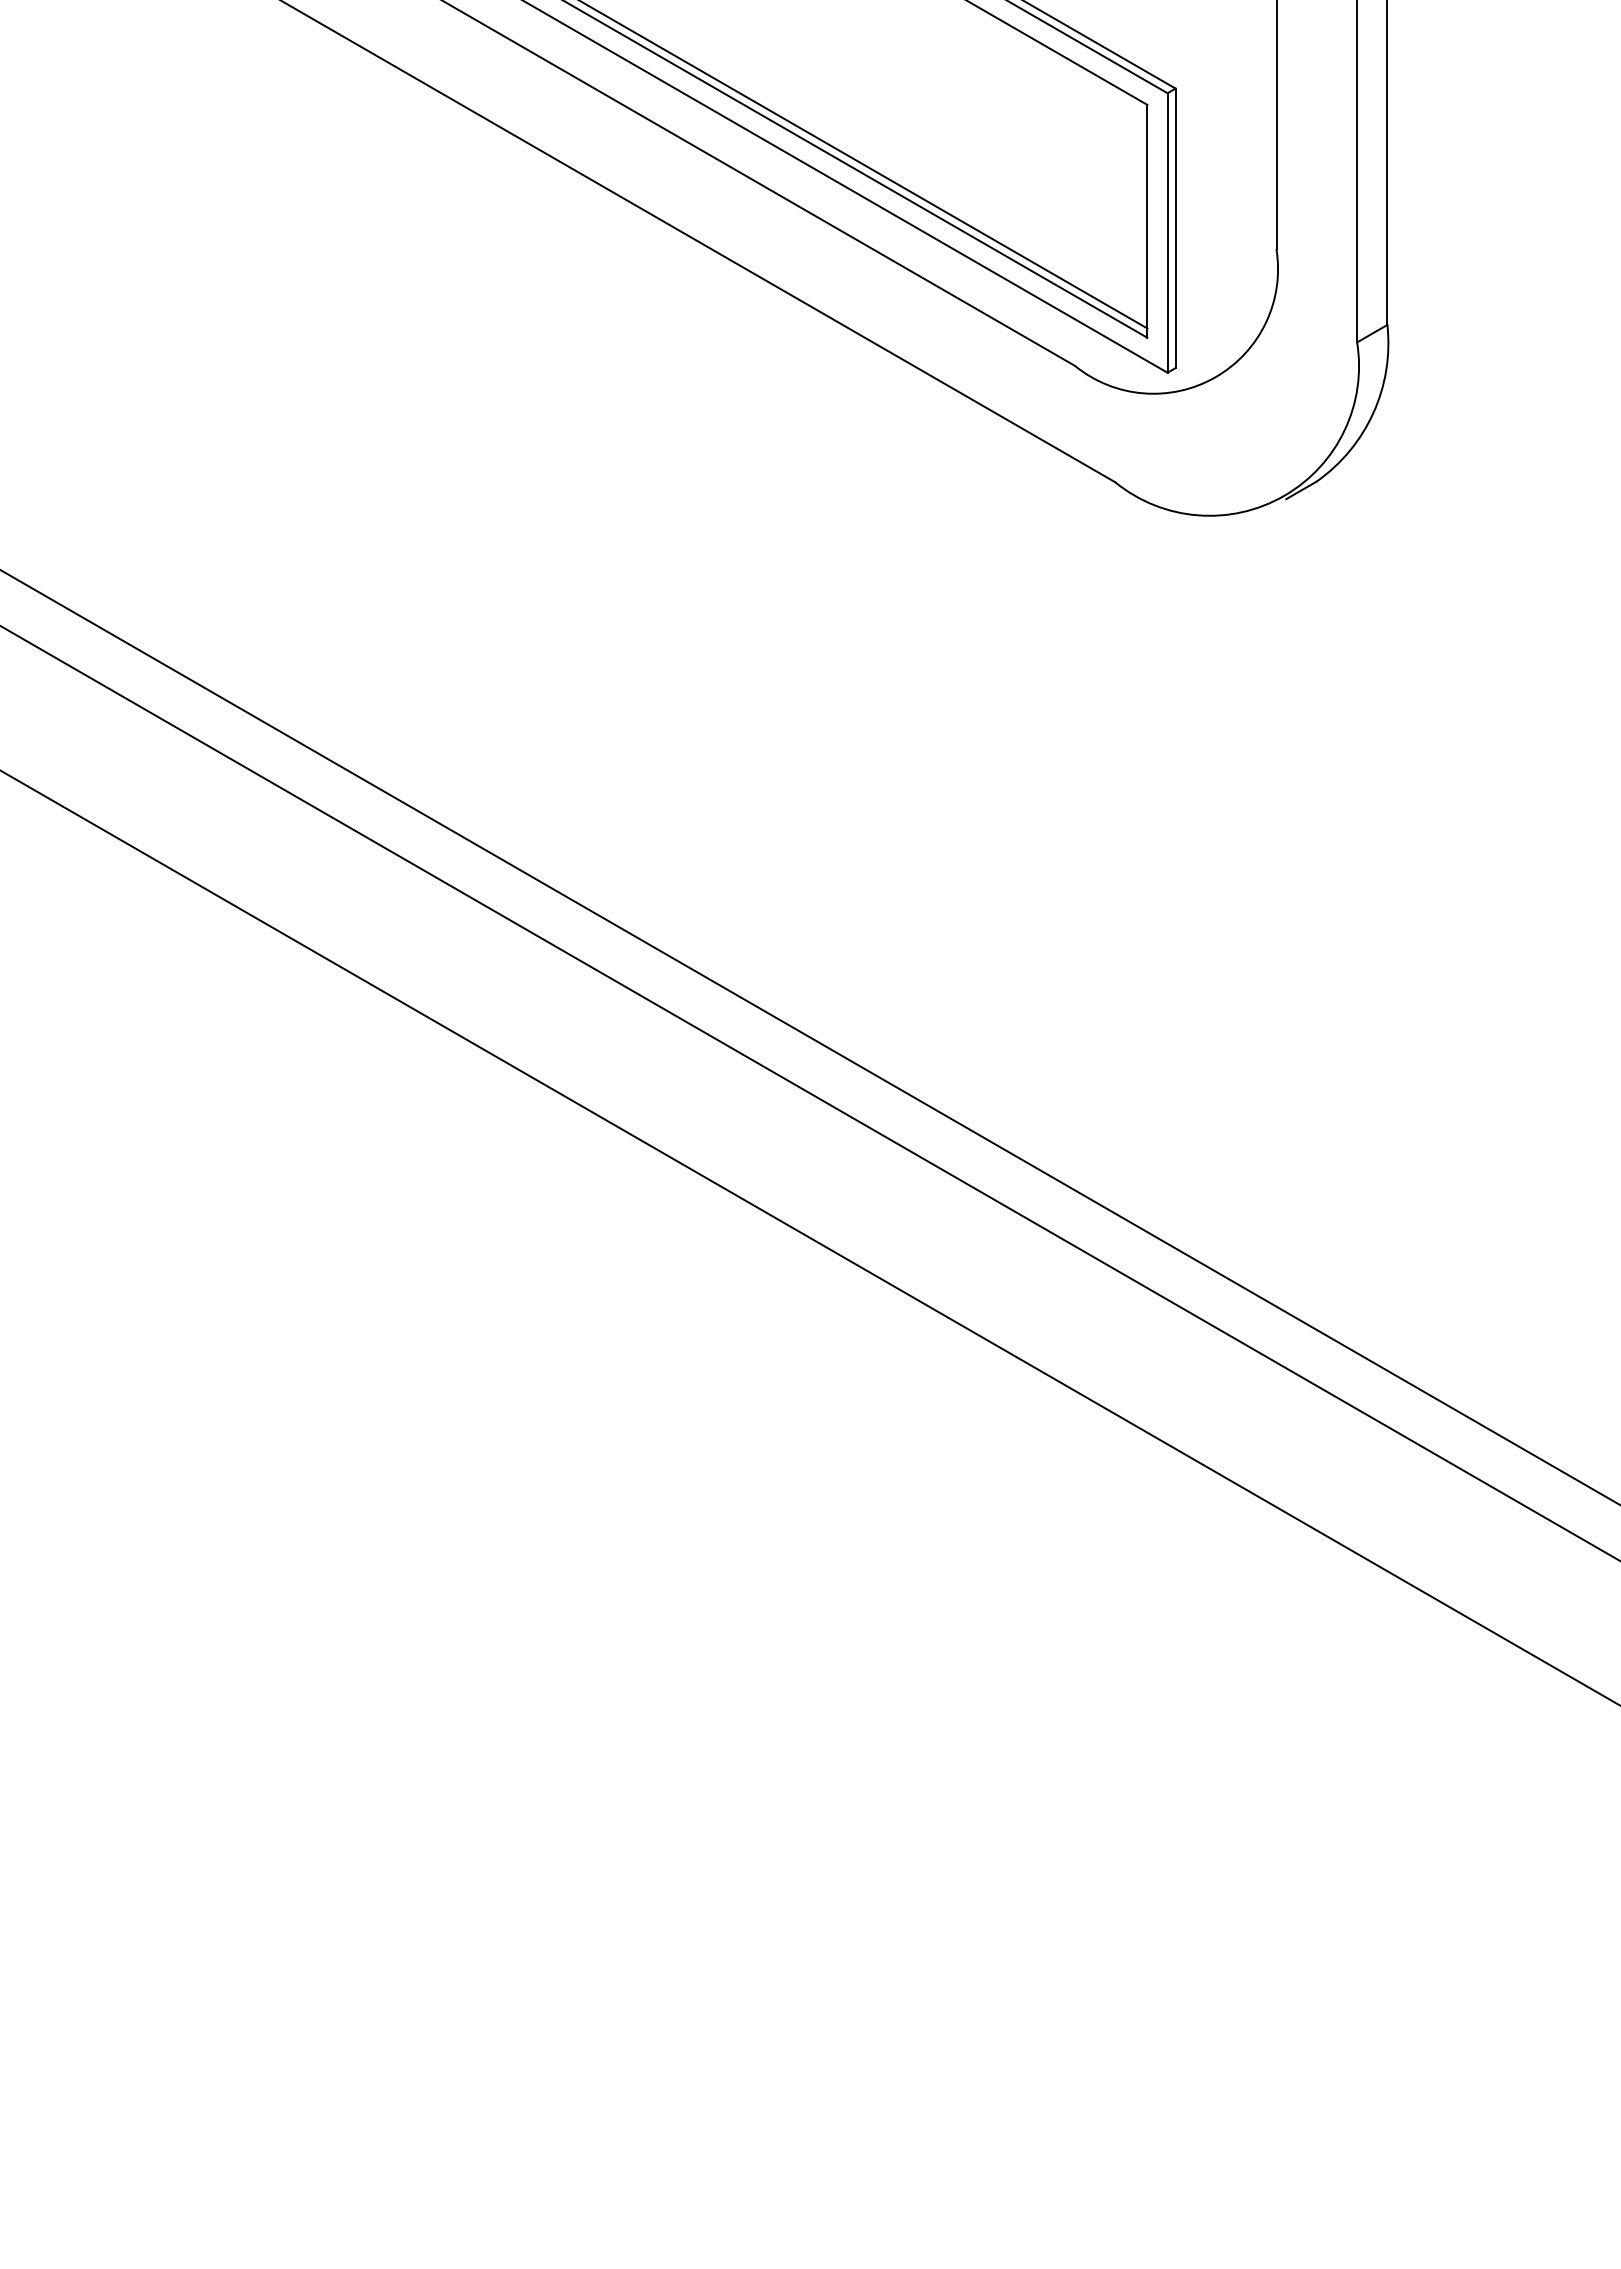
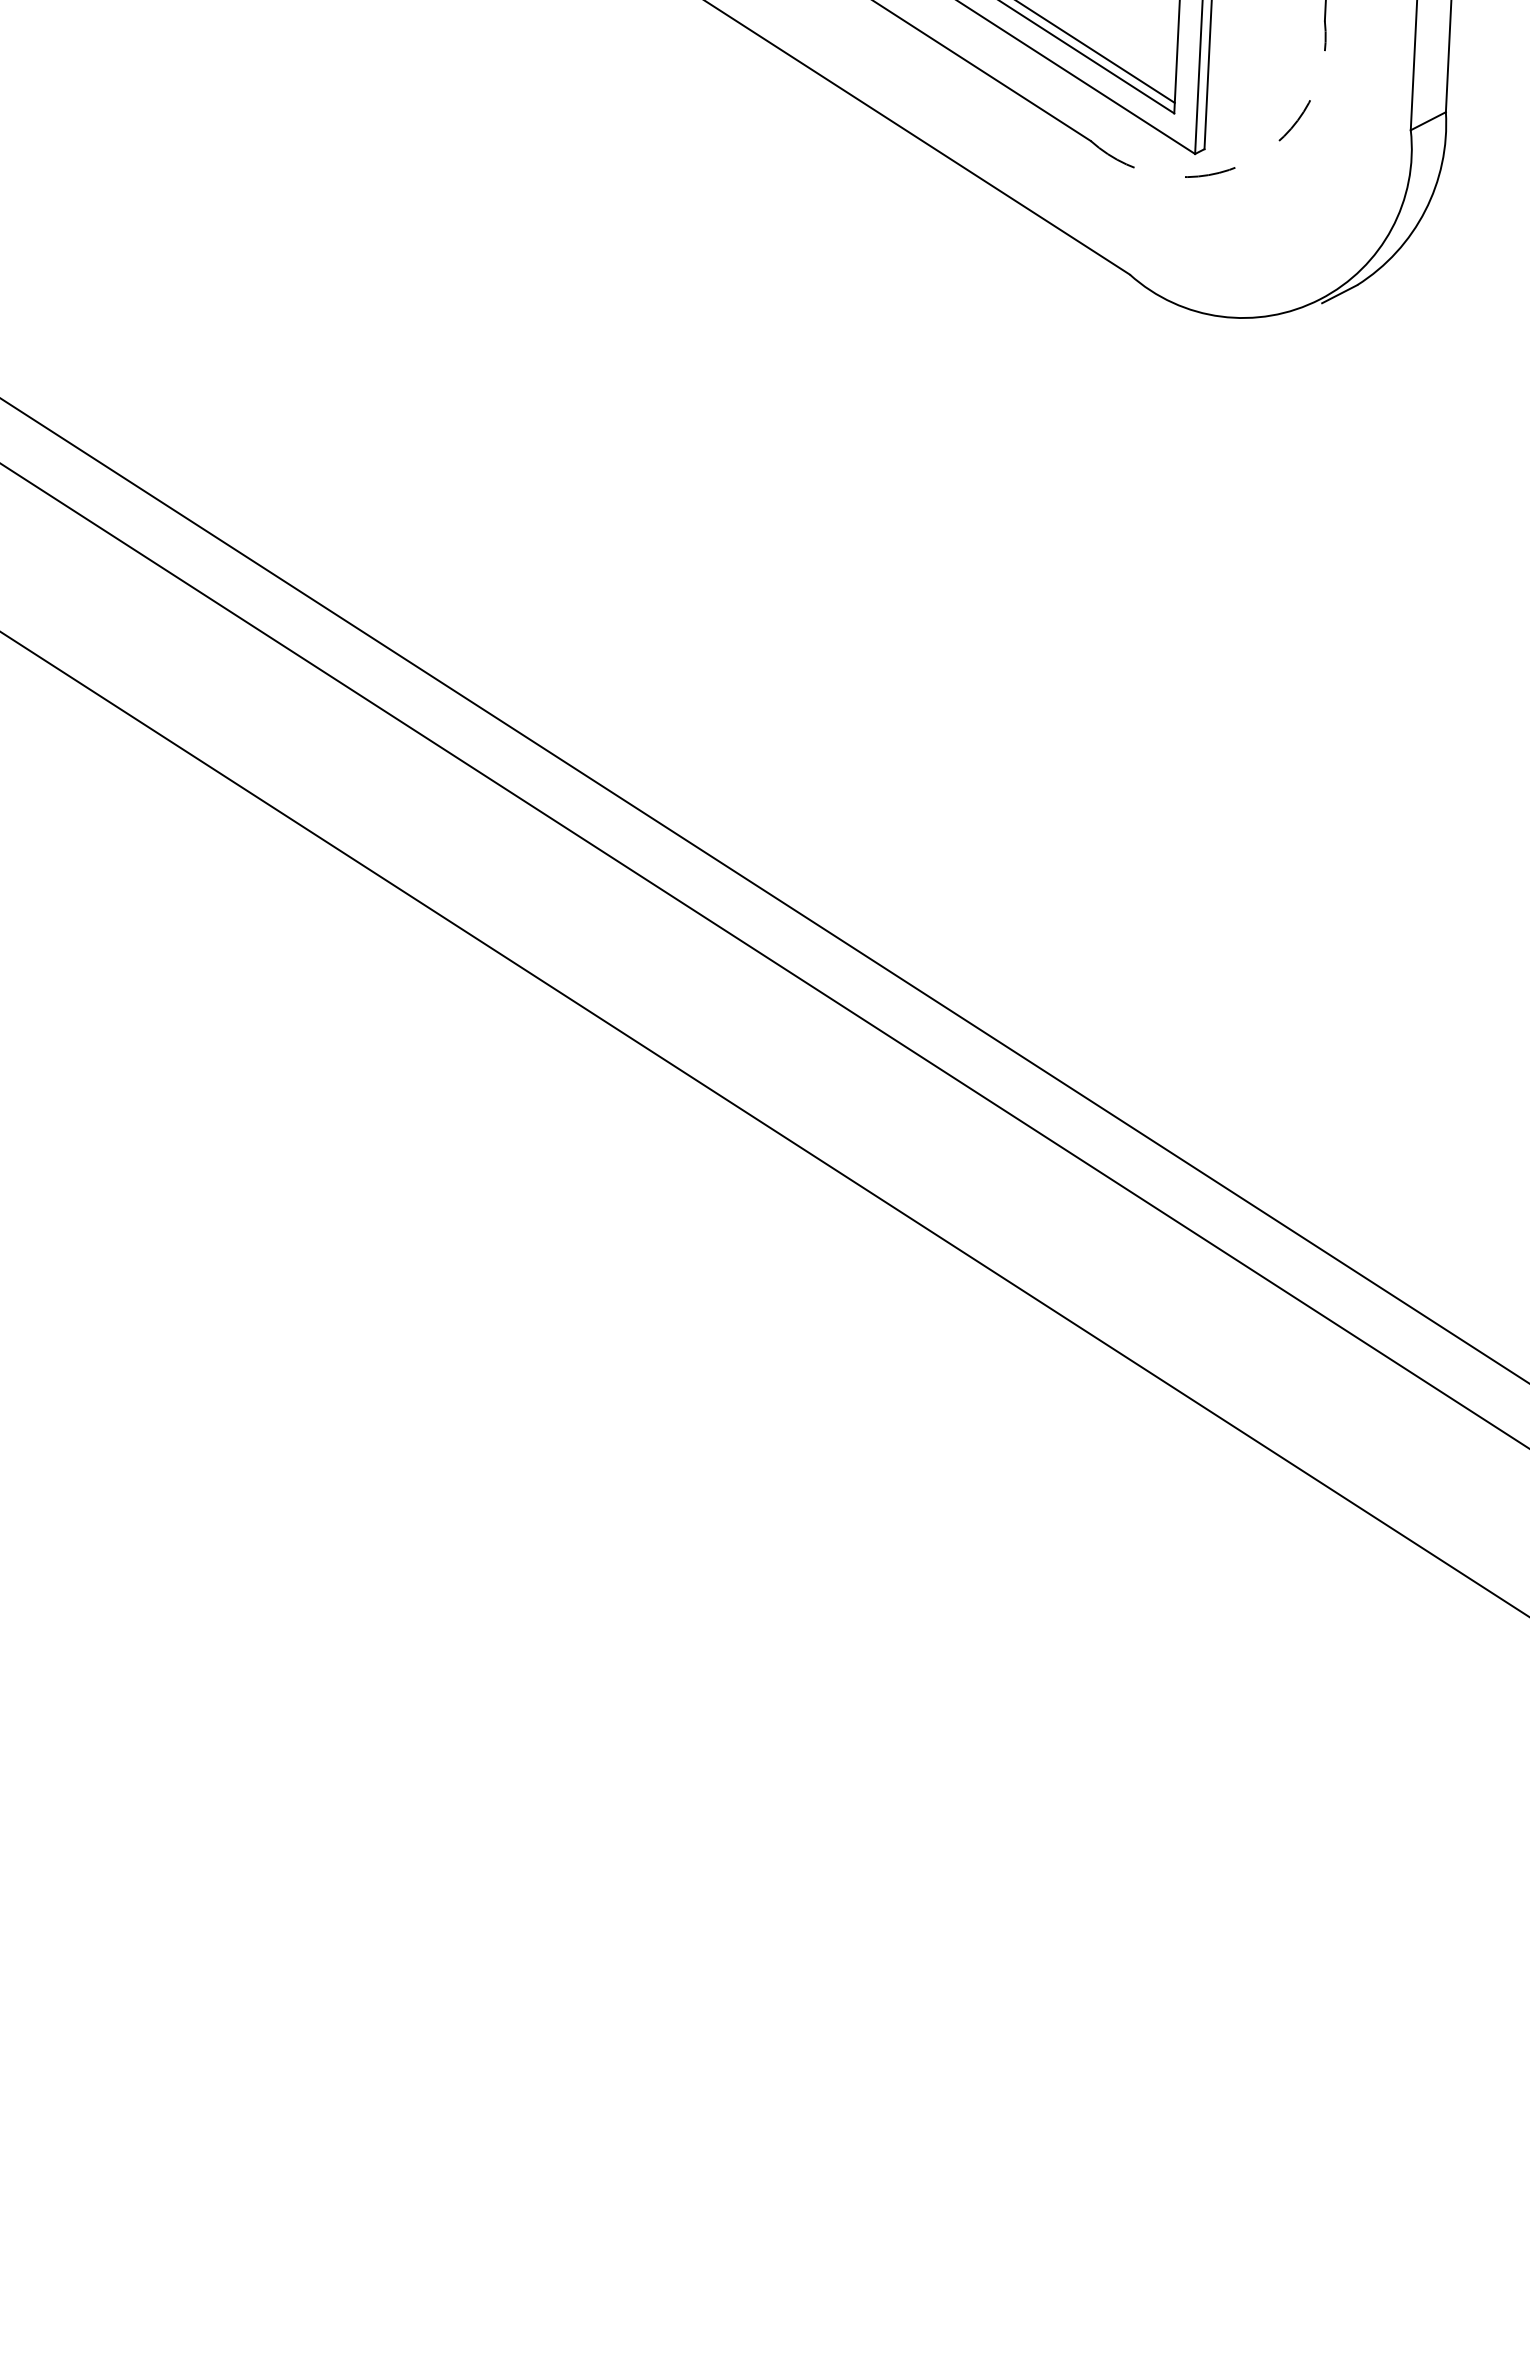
arc: (1215, 377) -> (1248, 162), solid -> dashed

